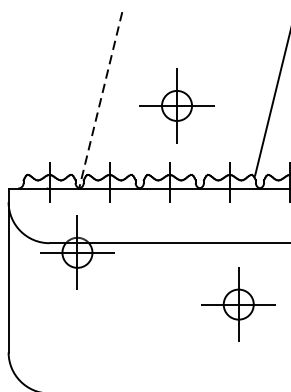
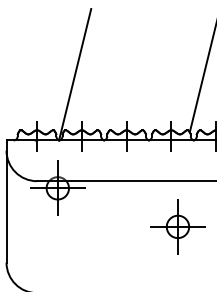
line: (101, 100) -> (75, 74), dashed -> solid
part: (176, 105) -> (131, 78), removed

